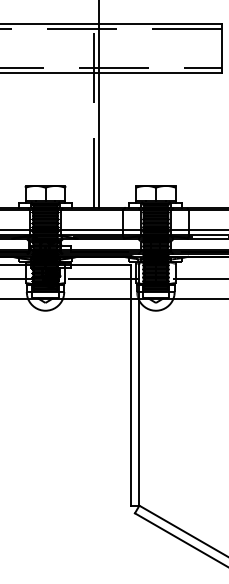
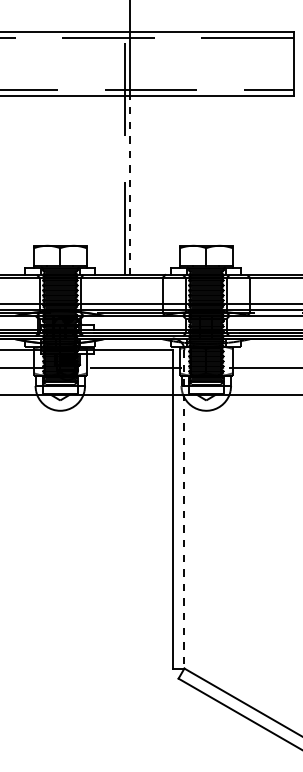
line: (98, 140) -> (130, 185), solid -> dashed
line: (139, 385) -> (184, 509), solid -> dashed

